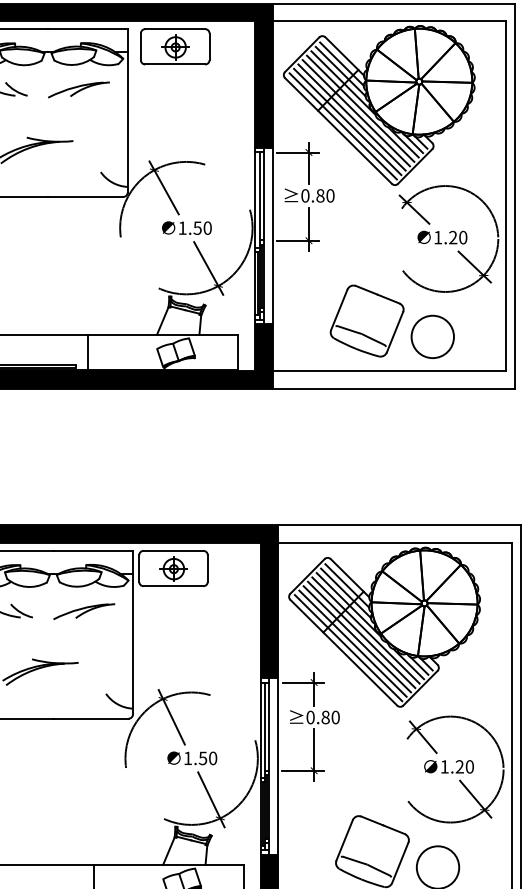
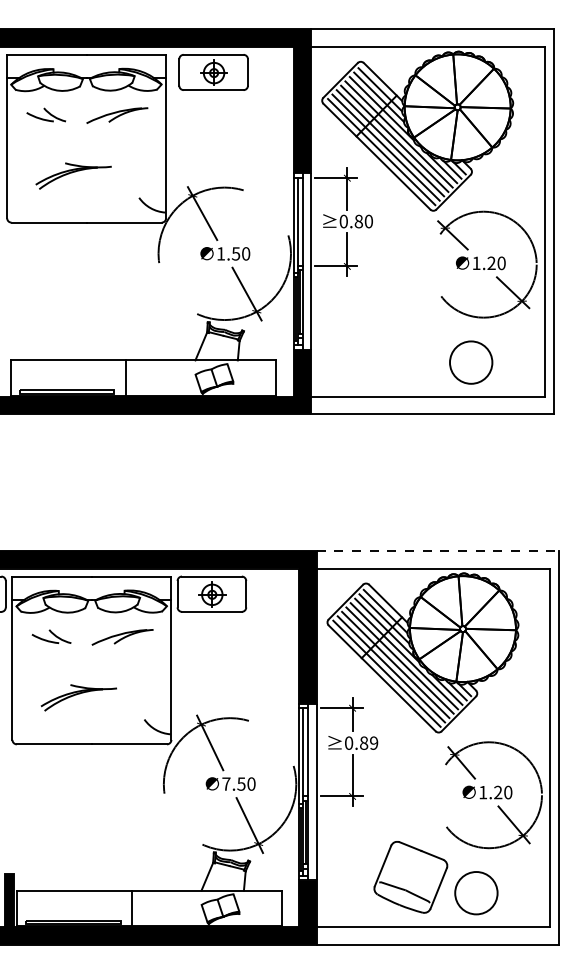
part: (367, 320) -> (405, 346), removed
line: (400, 524) -> (438, 550), solid -> dashed
text: (336, 716) -> (374, 742), 0.80 -> 0.89
text: (188, 757) -> (226, 783), 1.50 -> 7.50

